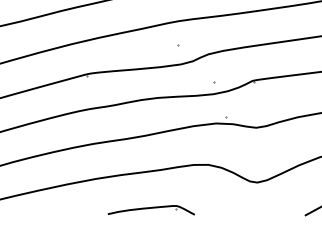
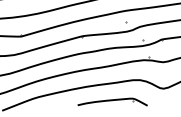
part: (151, 209) -> (112, 101), size x1.67

